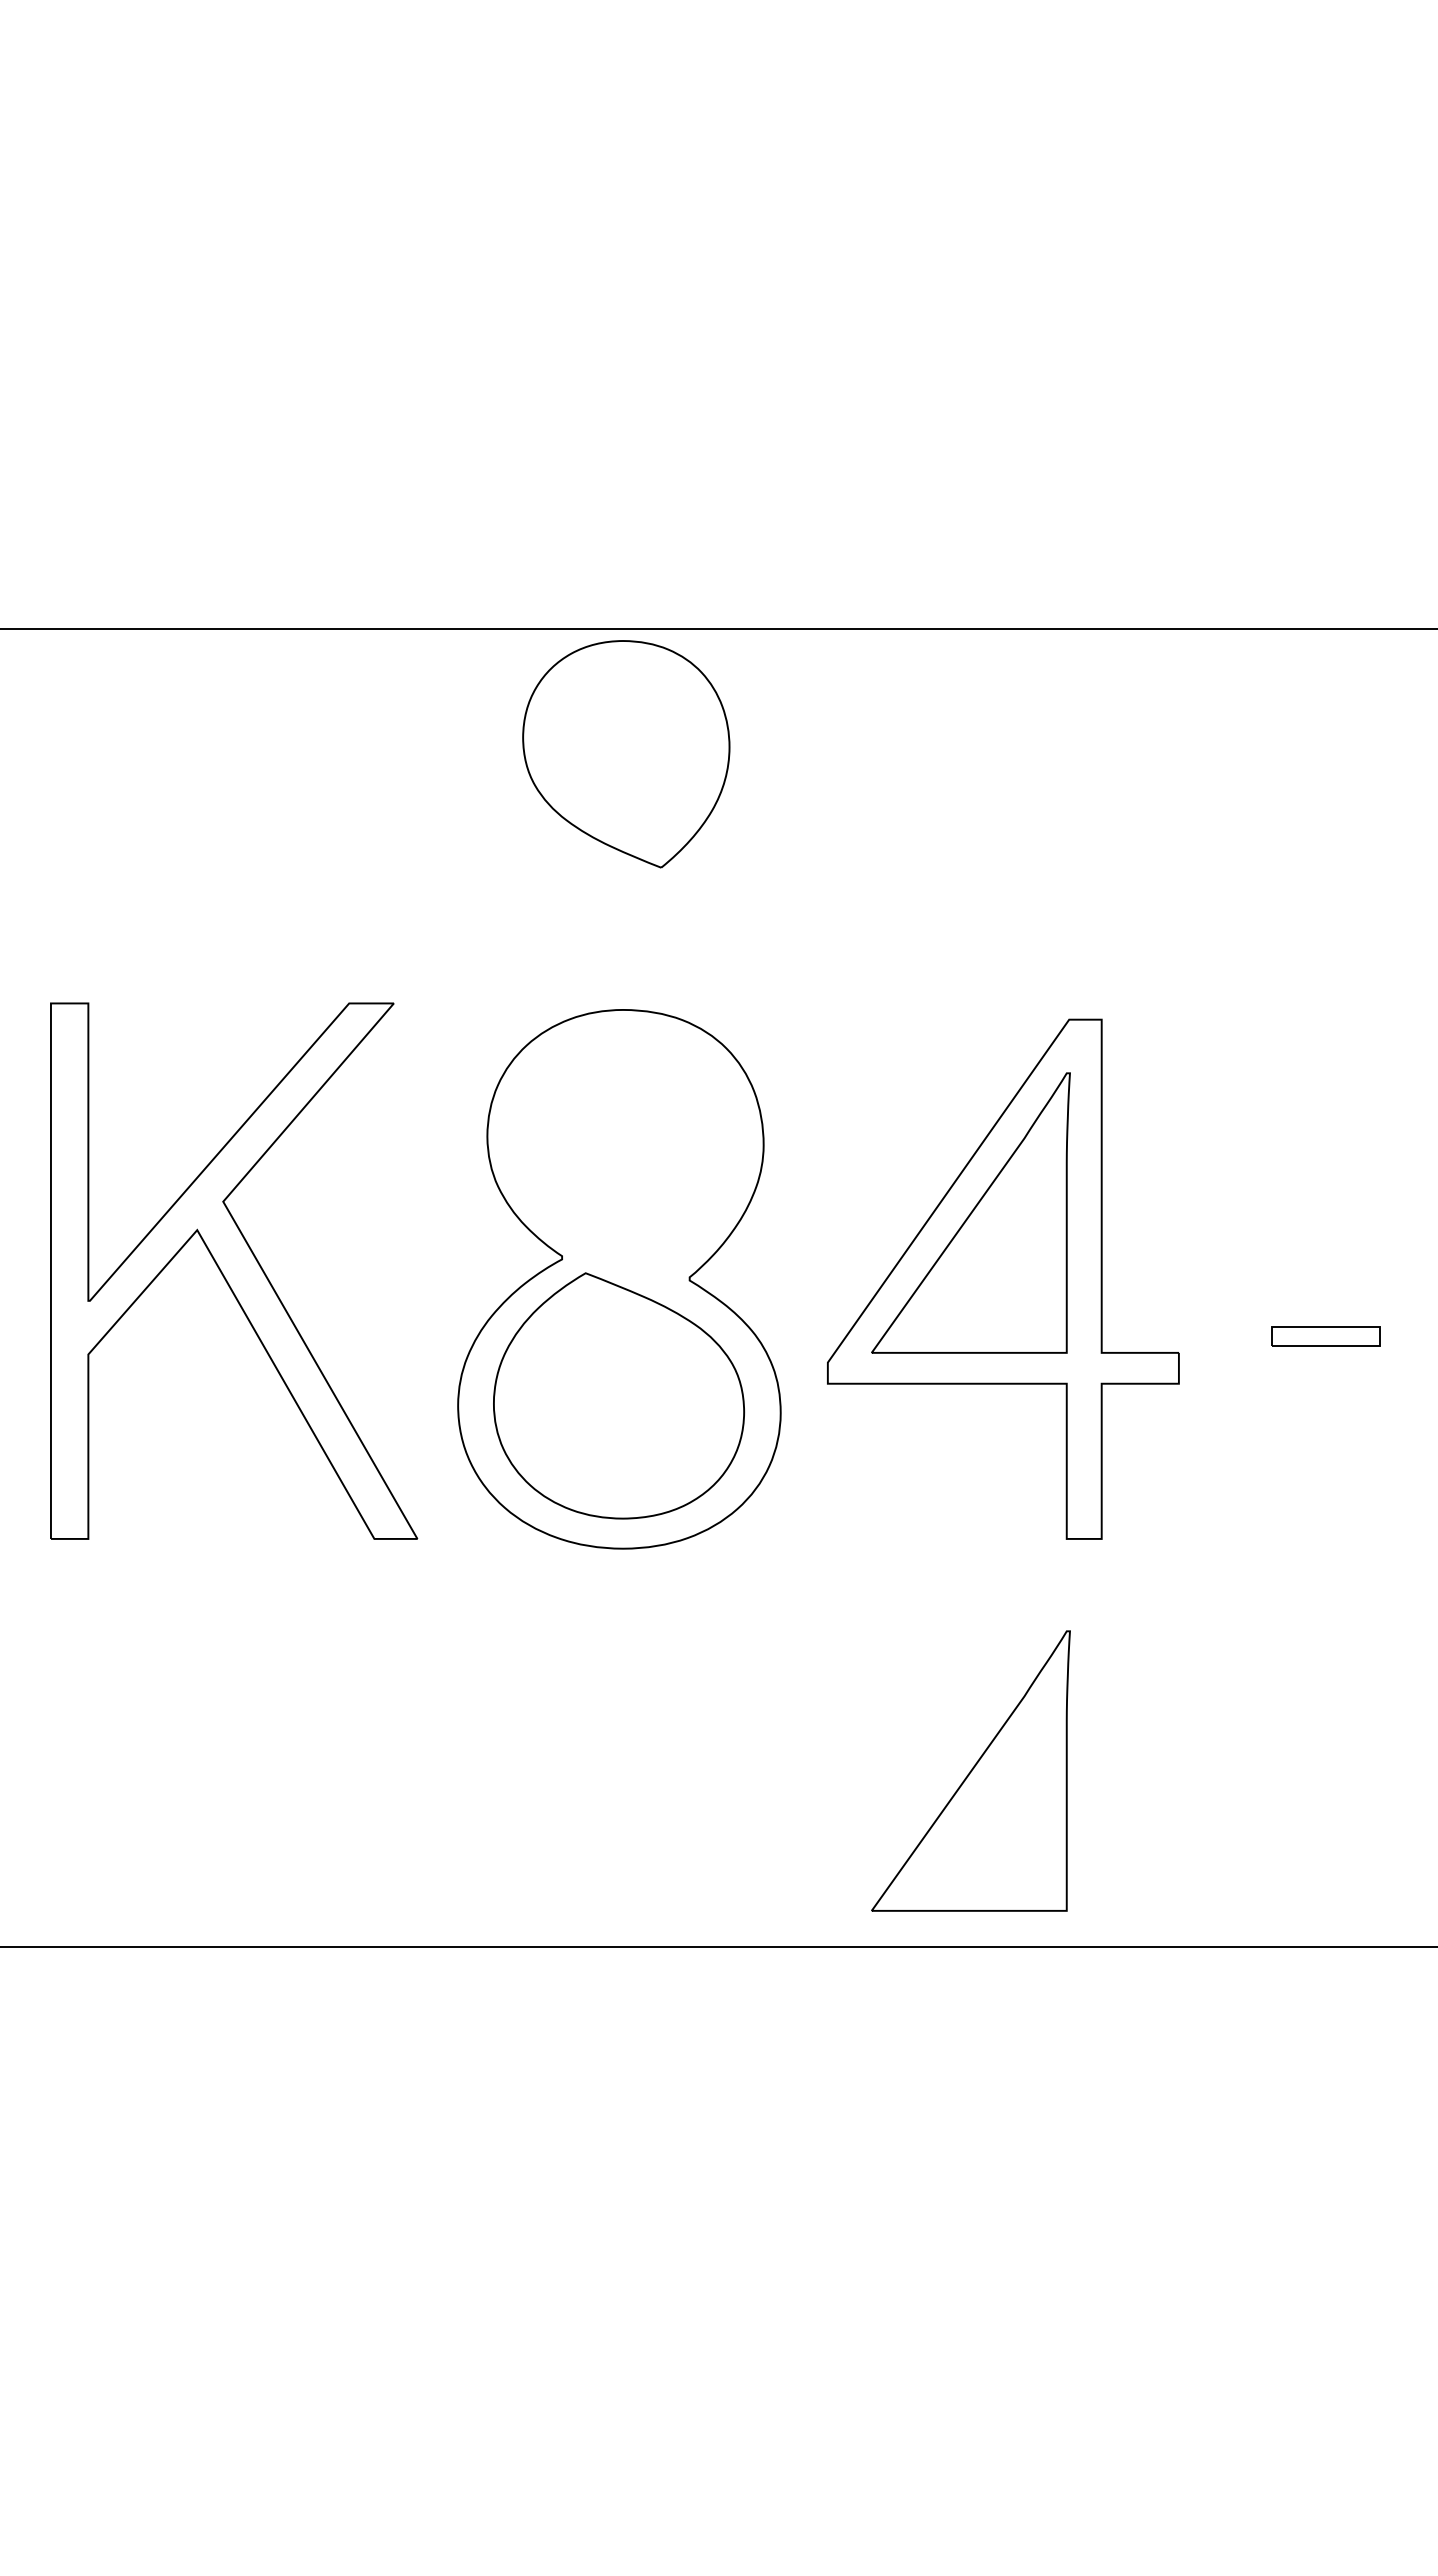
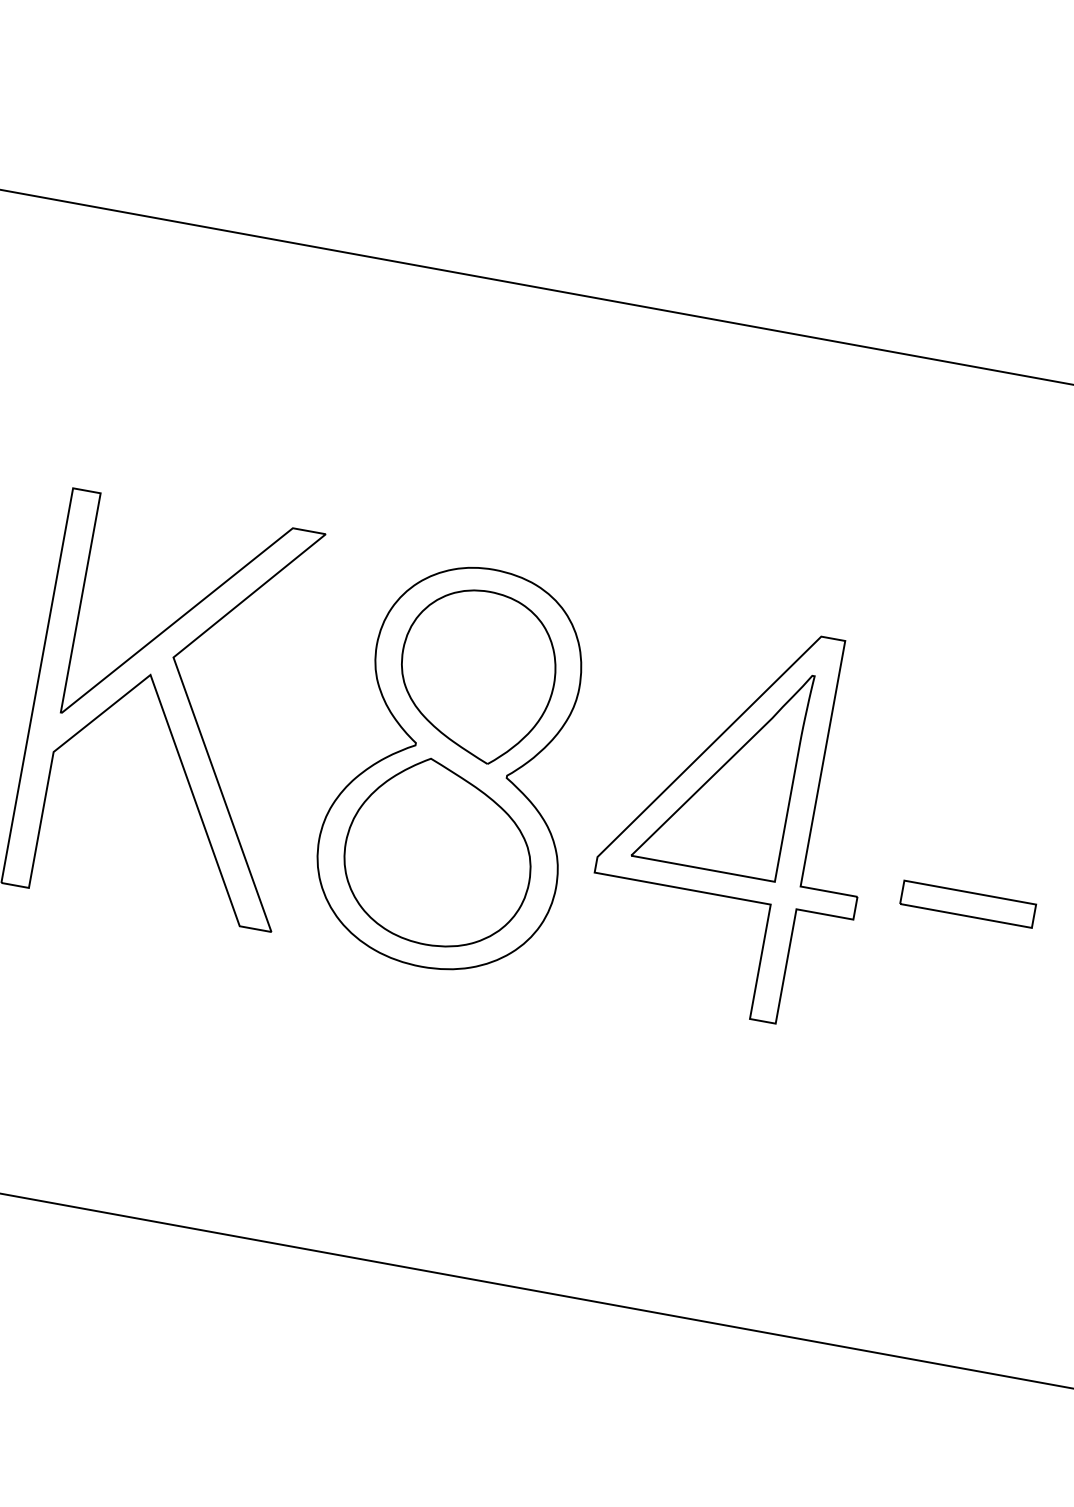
part: (626, 754) -> (477, 675), moved
part: (1325, 1335) -> (967, 903), size x1.67
part: (970, 1770) -> (648, 1176), removed

